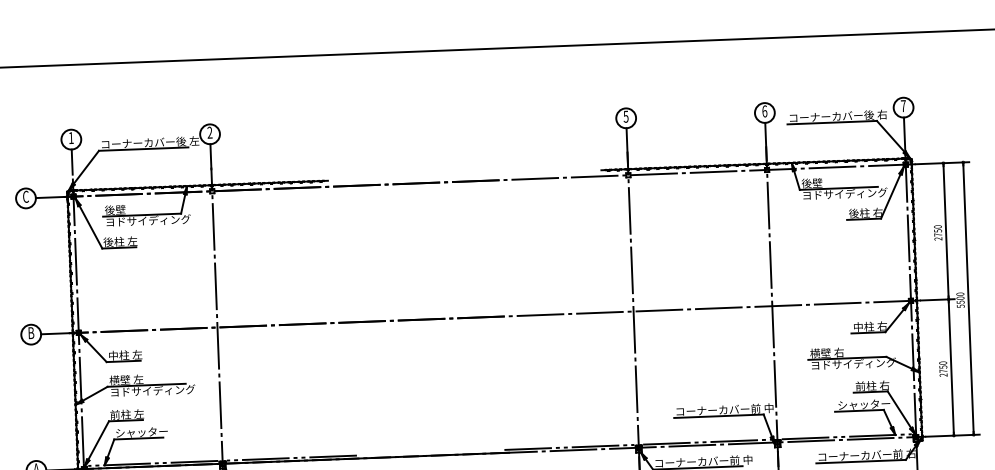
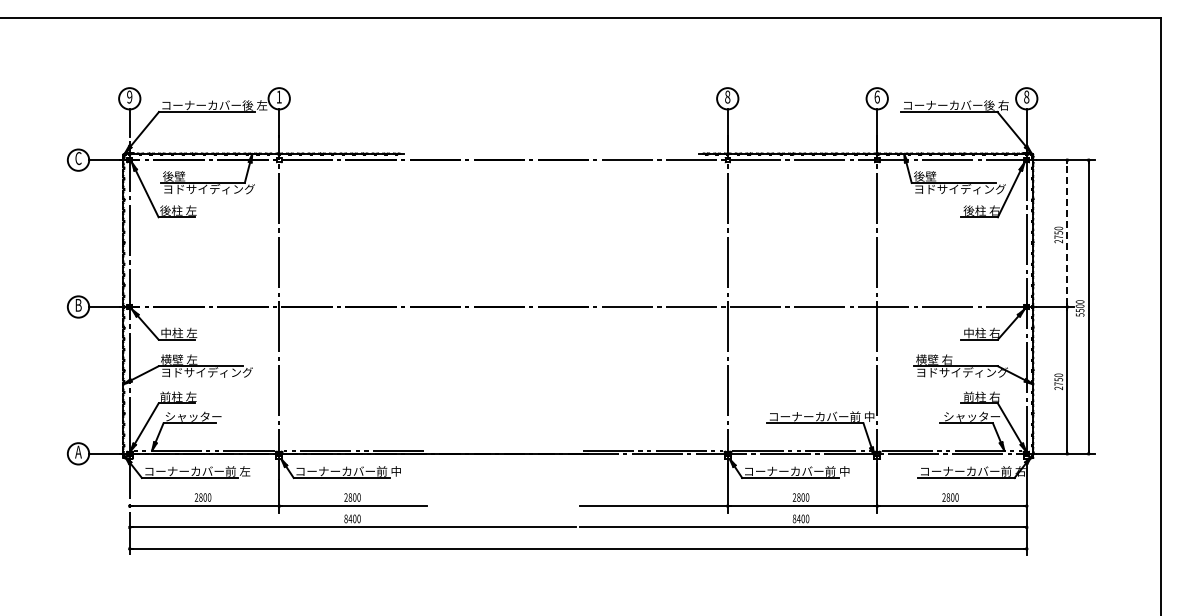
text: (903, 105) -> (1026, 96), 7 -> 8
text: (625, 116) -> (727, 96), 5 -> 8
text: (209, 132) -> (278, 96), 2 -> 1
text: (71, 137) -> (129, 96), 1 -> 9
line: (946, 231) -> (1067, 233), solid -> dashed

